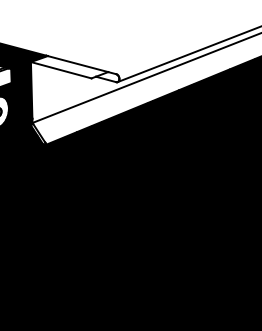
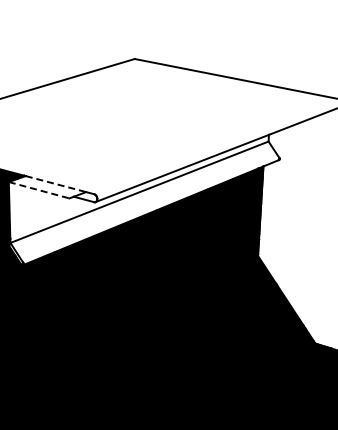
line: (78, 64) -> (56, 184), solid -> dashed
line: (61, 70) -> (39, 190), solid -> dashed

